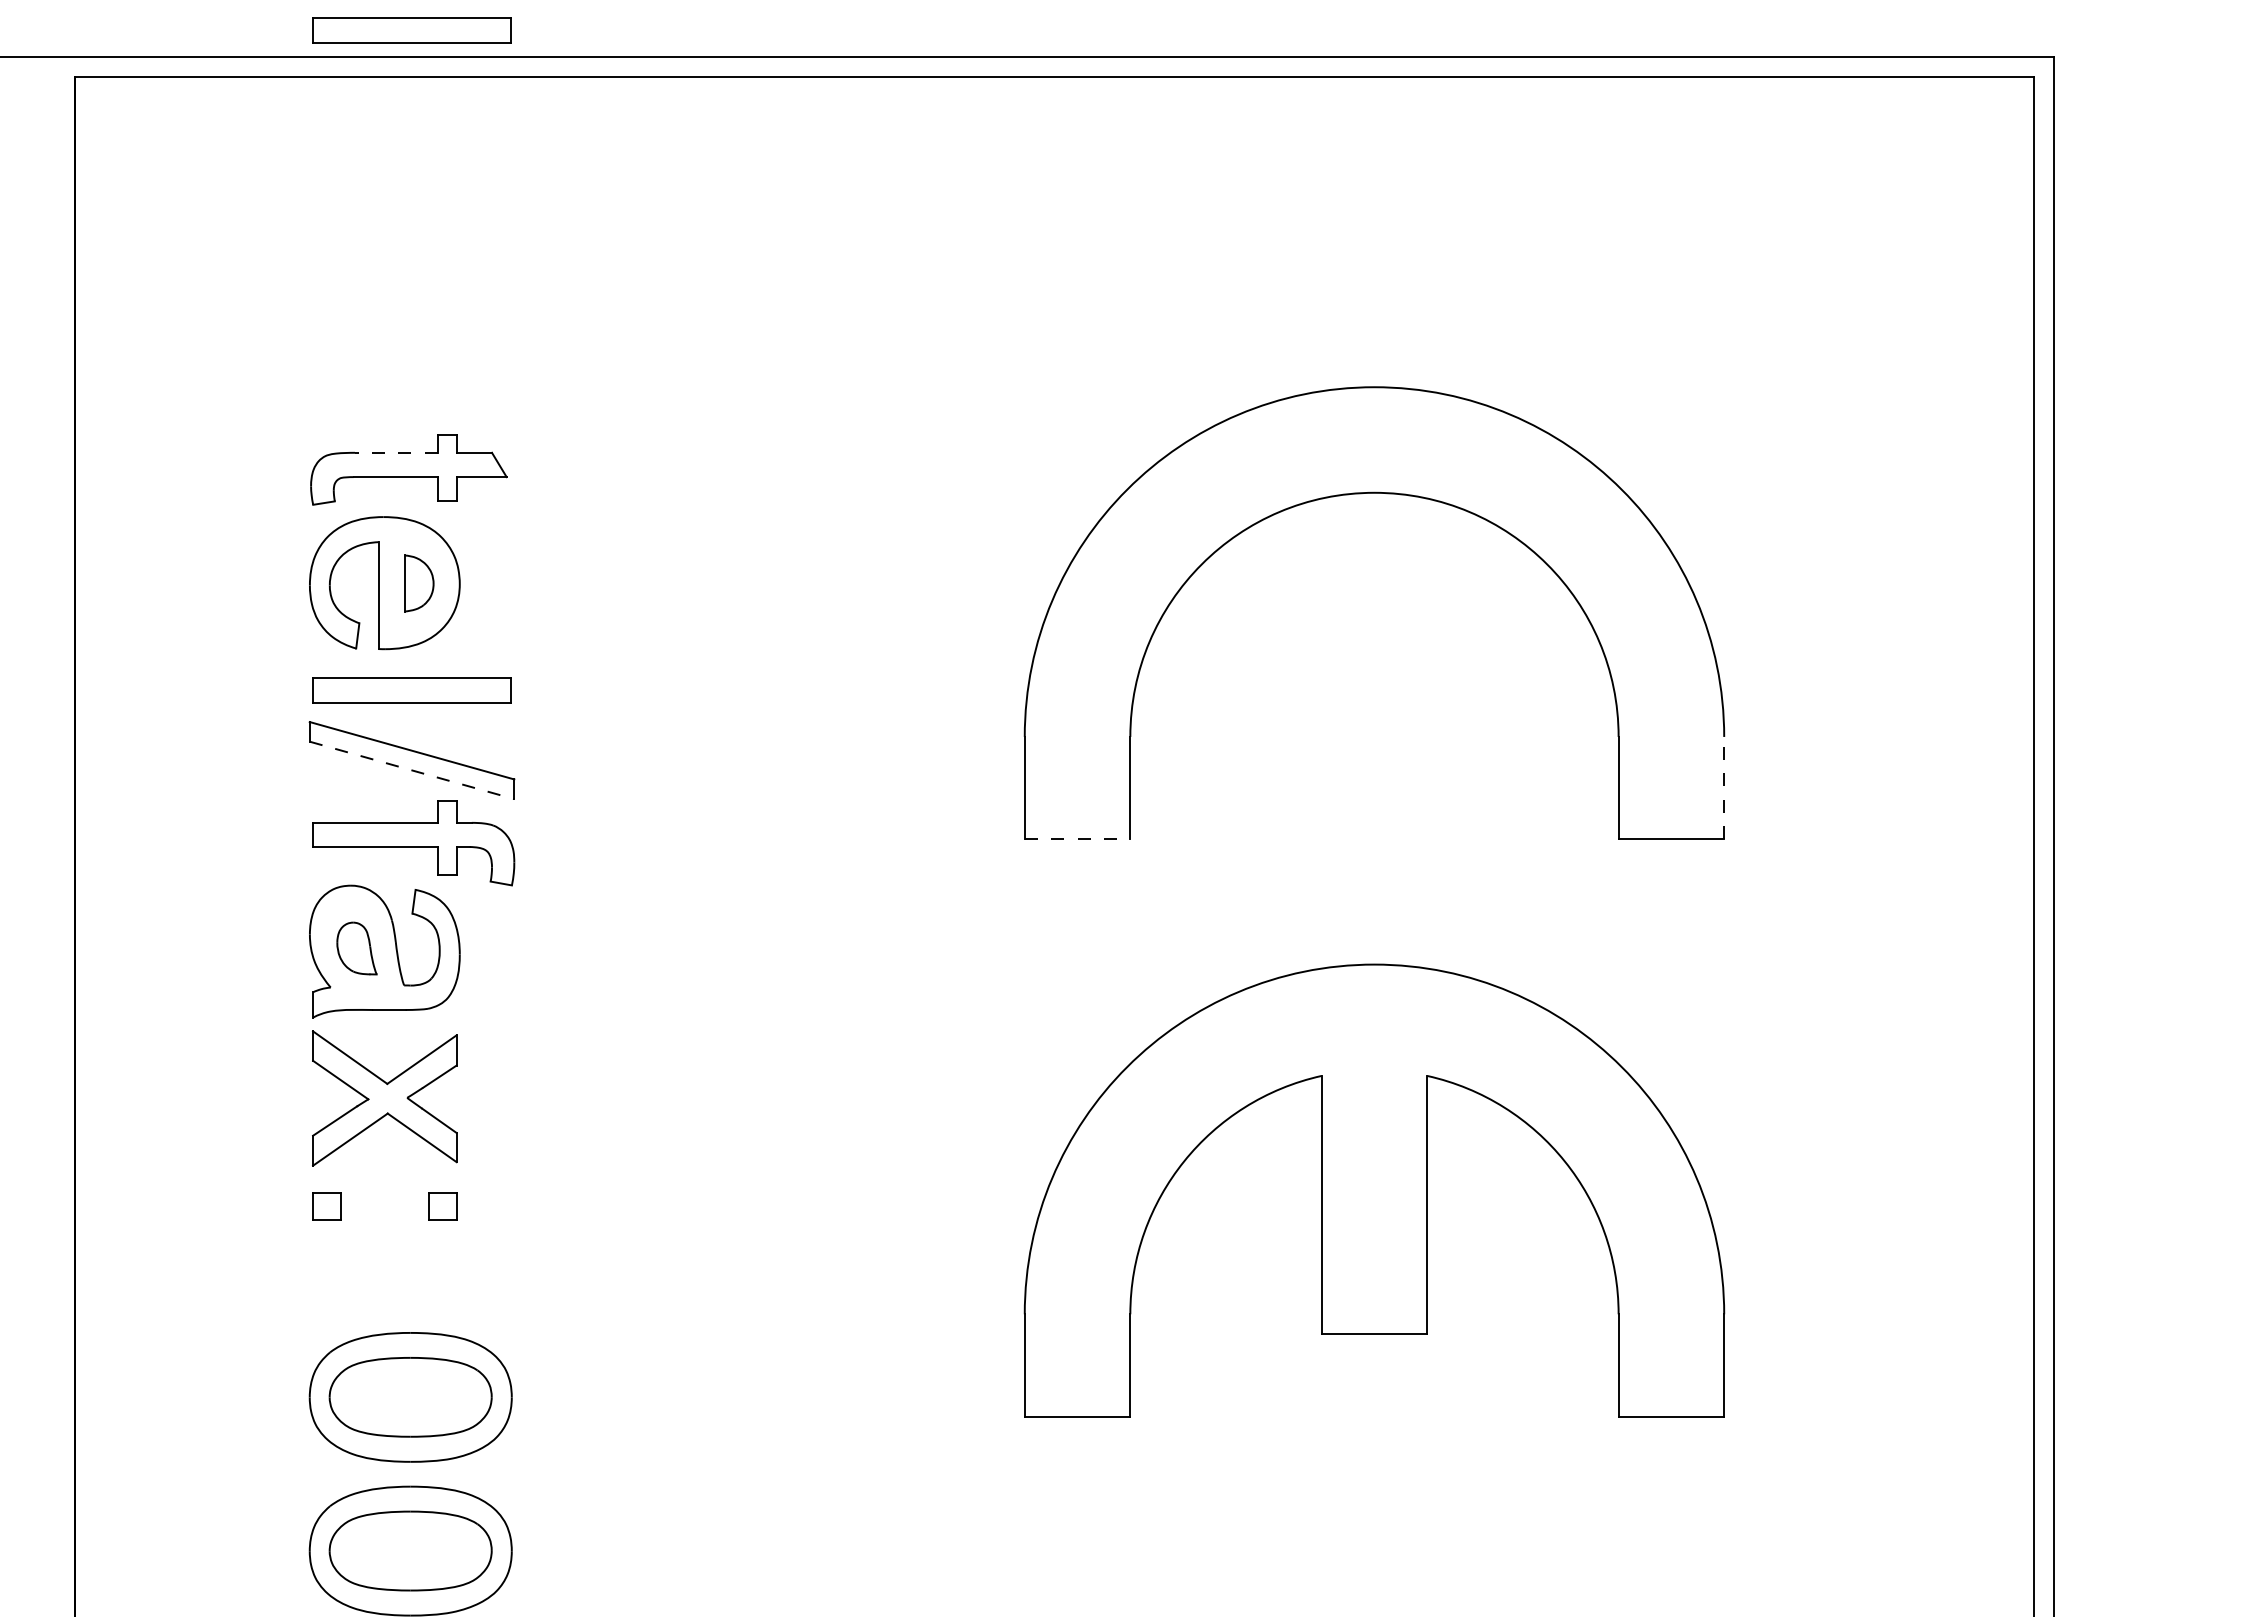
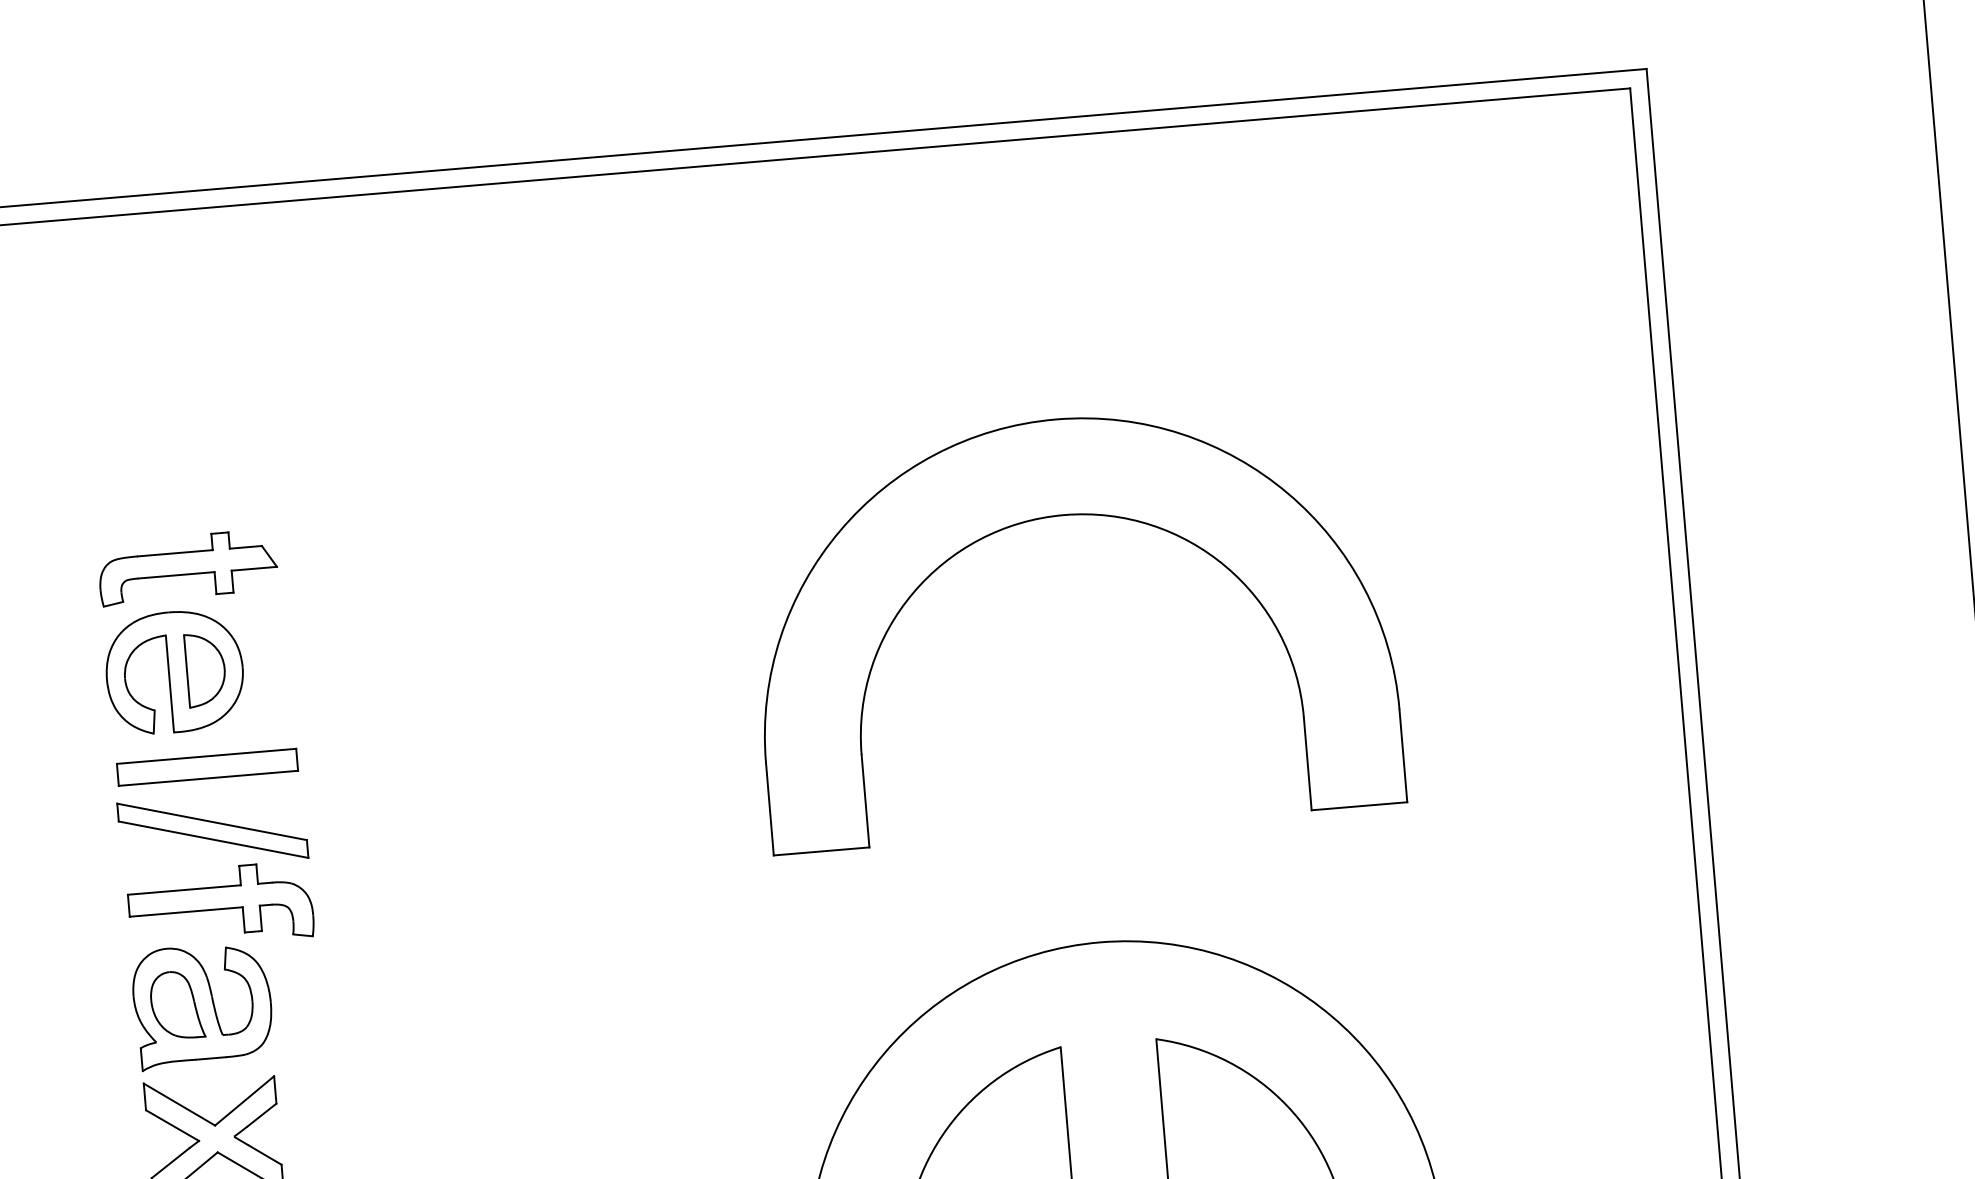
part: (411, 30) -> (156, 169), removed
line: (395, 452) -> (174, 553), dashed -> solid
part: (418, 583) -> (205, 669), size x1.43
line: (412, 770) -> (214, 839), dashed -> solid
line: (1724, 787) -> (1403, 755), dashed -> solid
line: (1077, 839) -> (821, 851), dashed -> solid
part: (356, 948) -> (176, 1005), size x1.43

